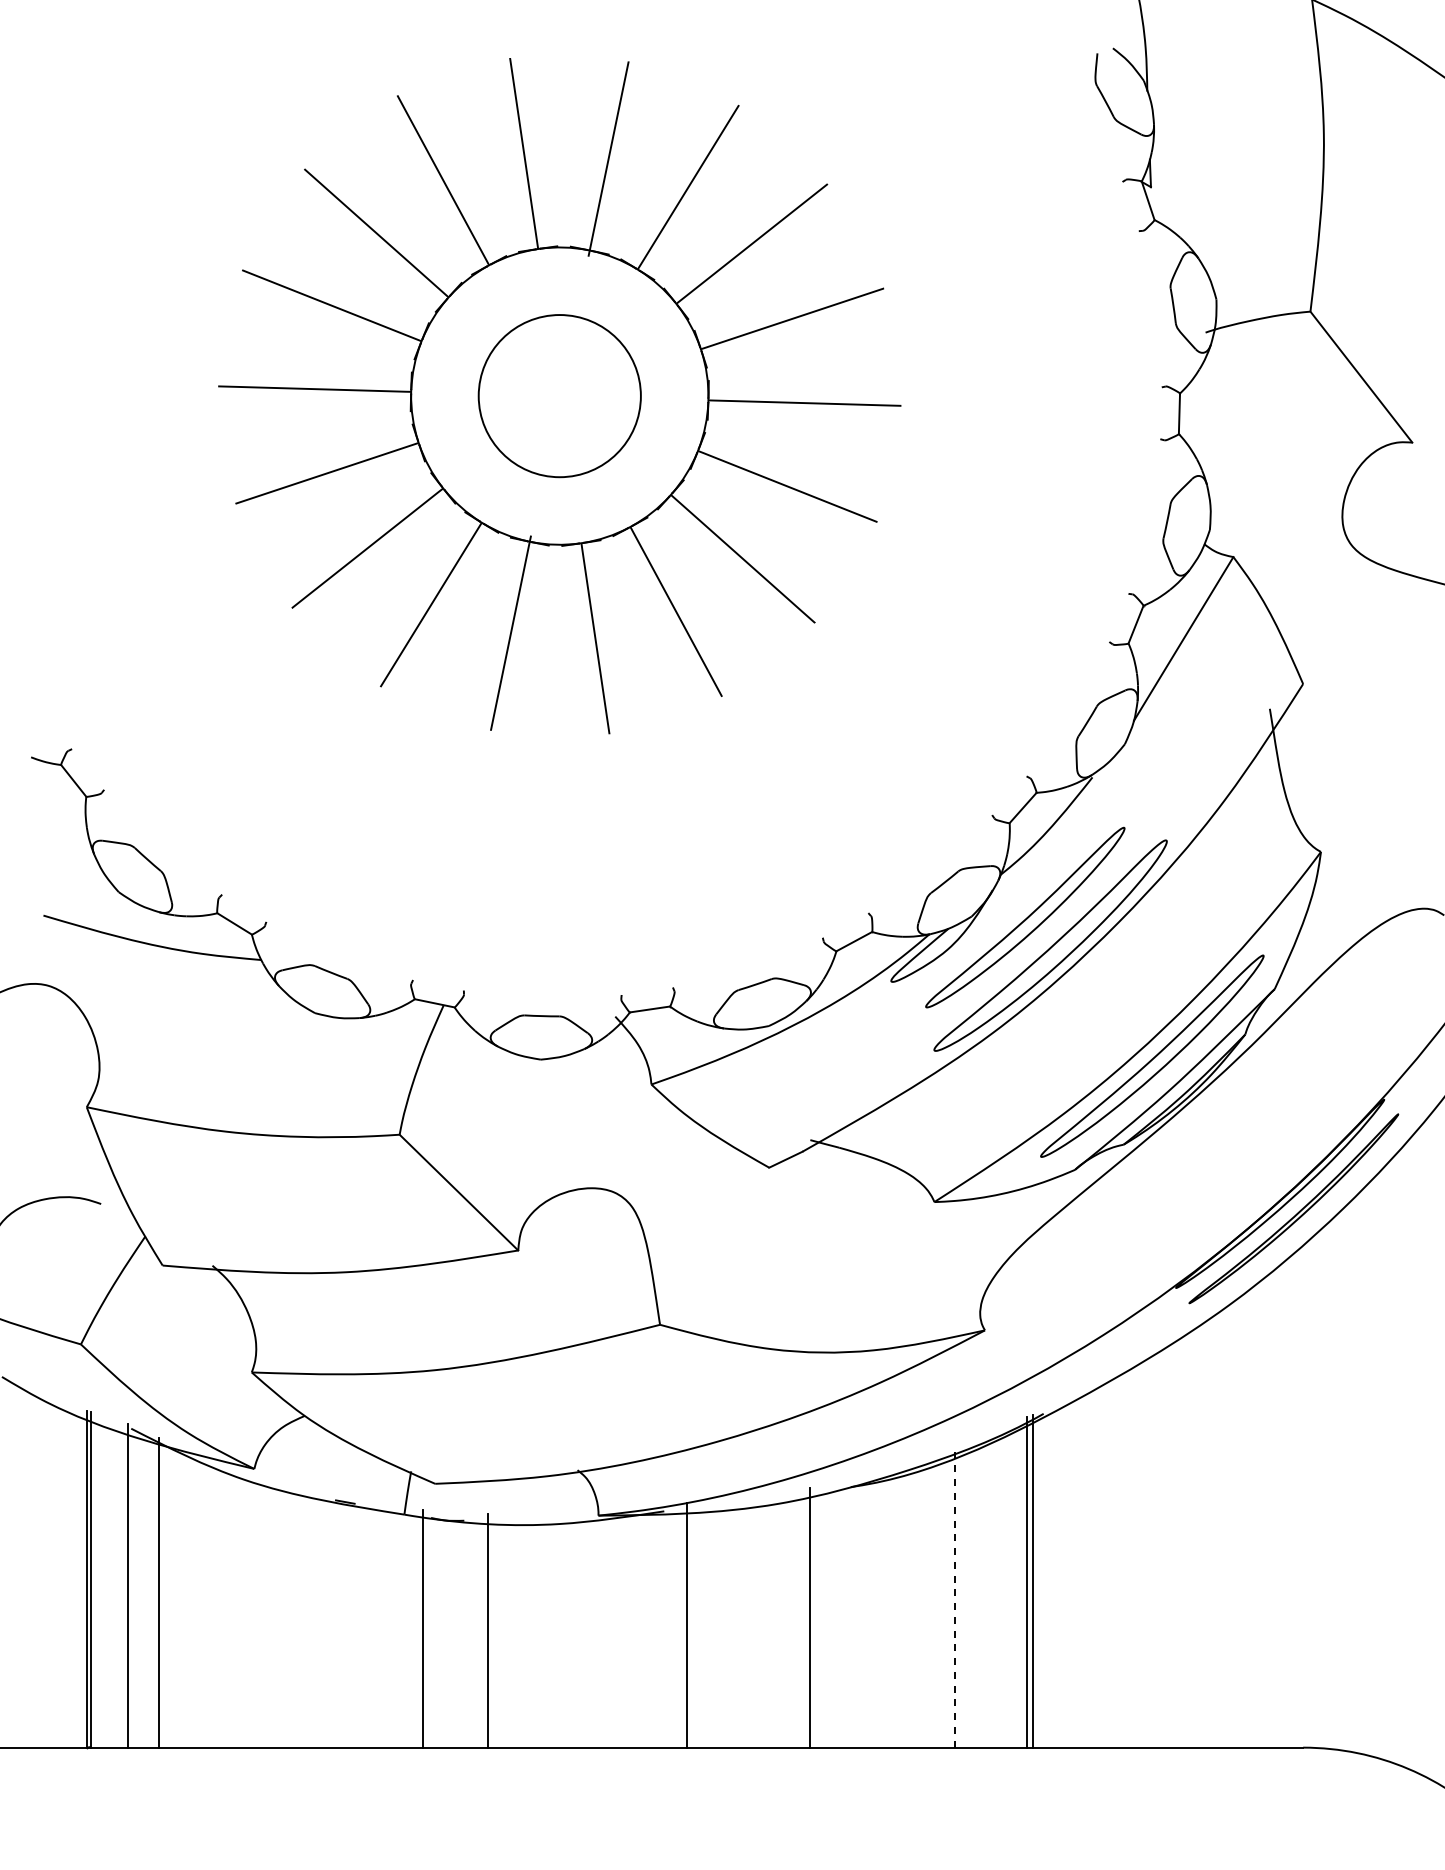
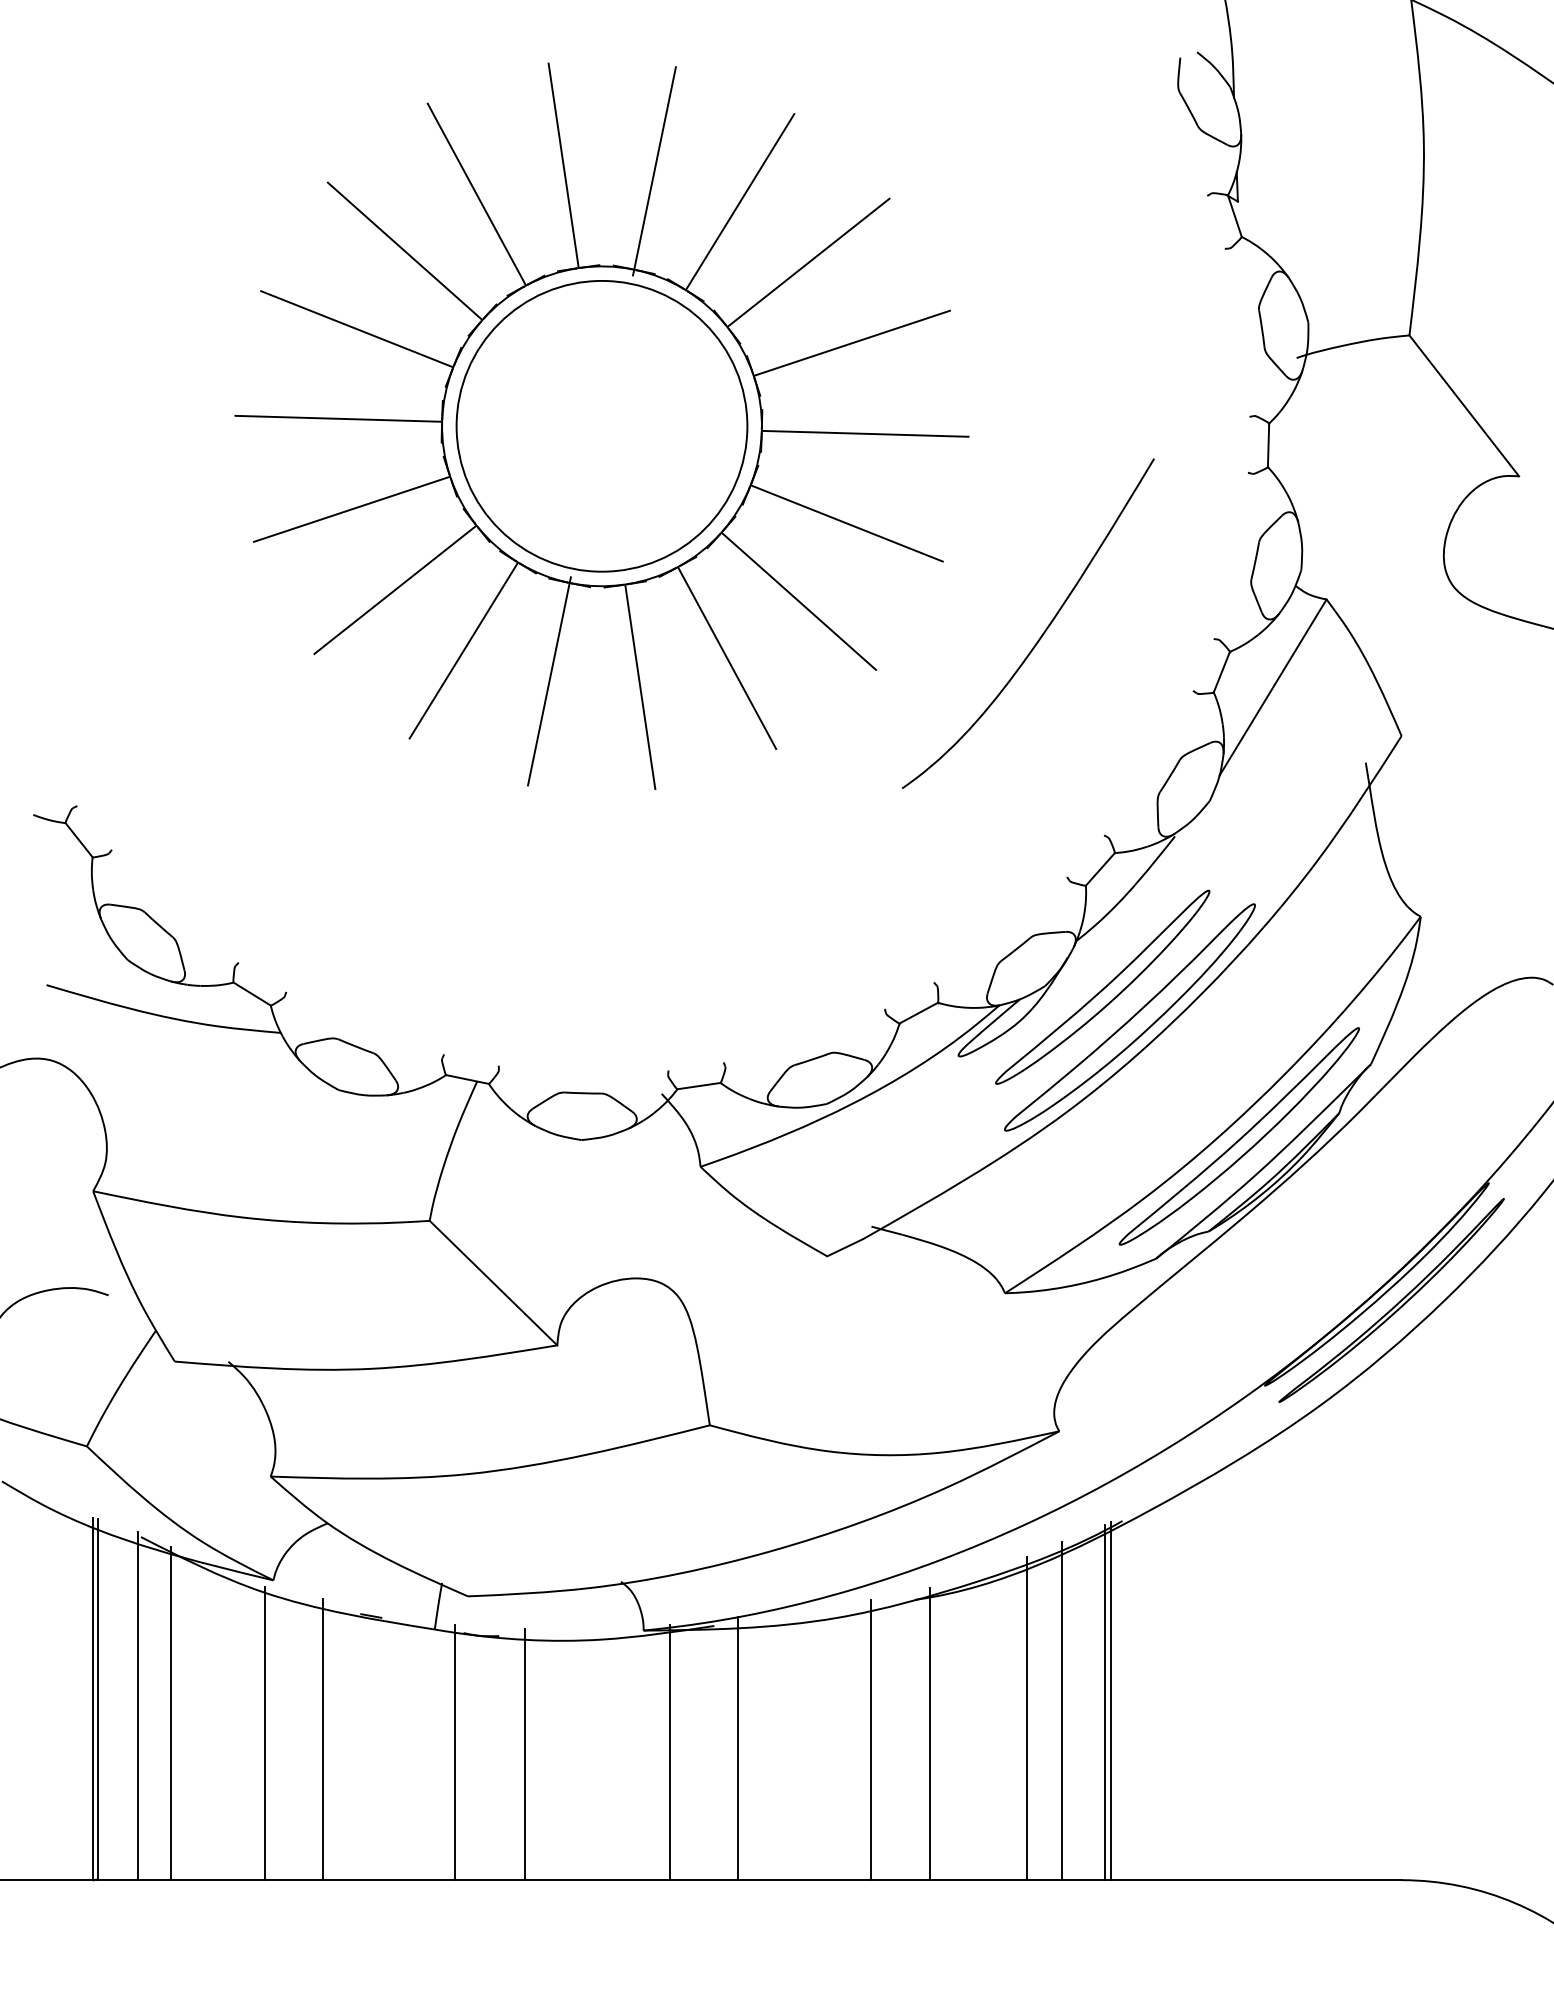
circle: (559, 395) -> (601, 425), size x1.67
curve: (968, 589) -> (1041, 634), added
line: (987, 1590) -> (1062, 1711), added
line: (954, 1596) -> (1026, 1717), dashed -> solid
line: (246, 1611) -> (264, 1733), added
line: (864, 1611) -> (929, 1733), added
line: (300, 1616) -> (323, 1739), added
line: (623, 1628) -> (670, 1751), added

